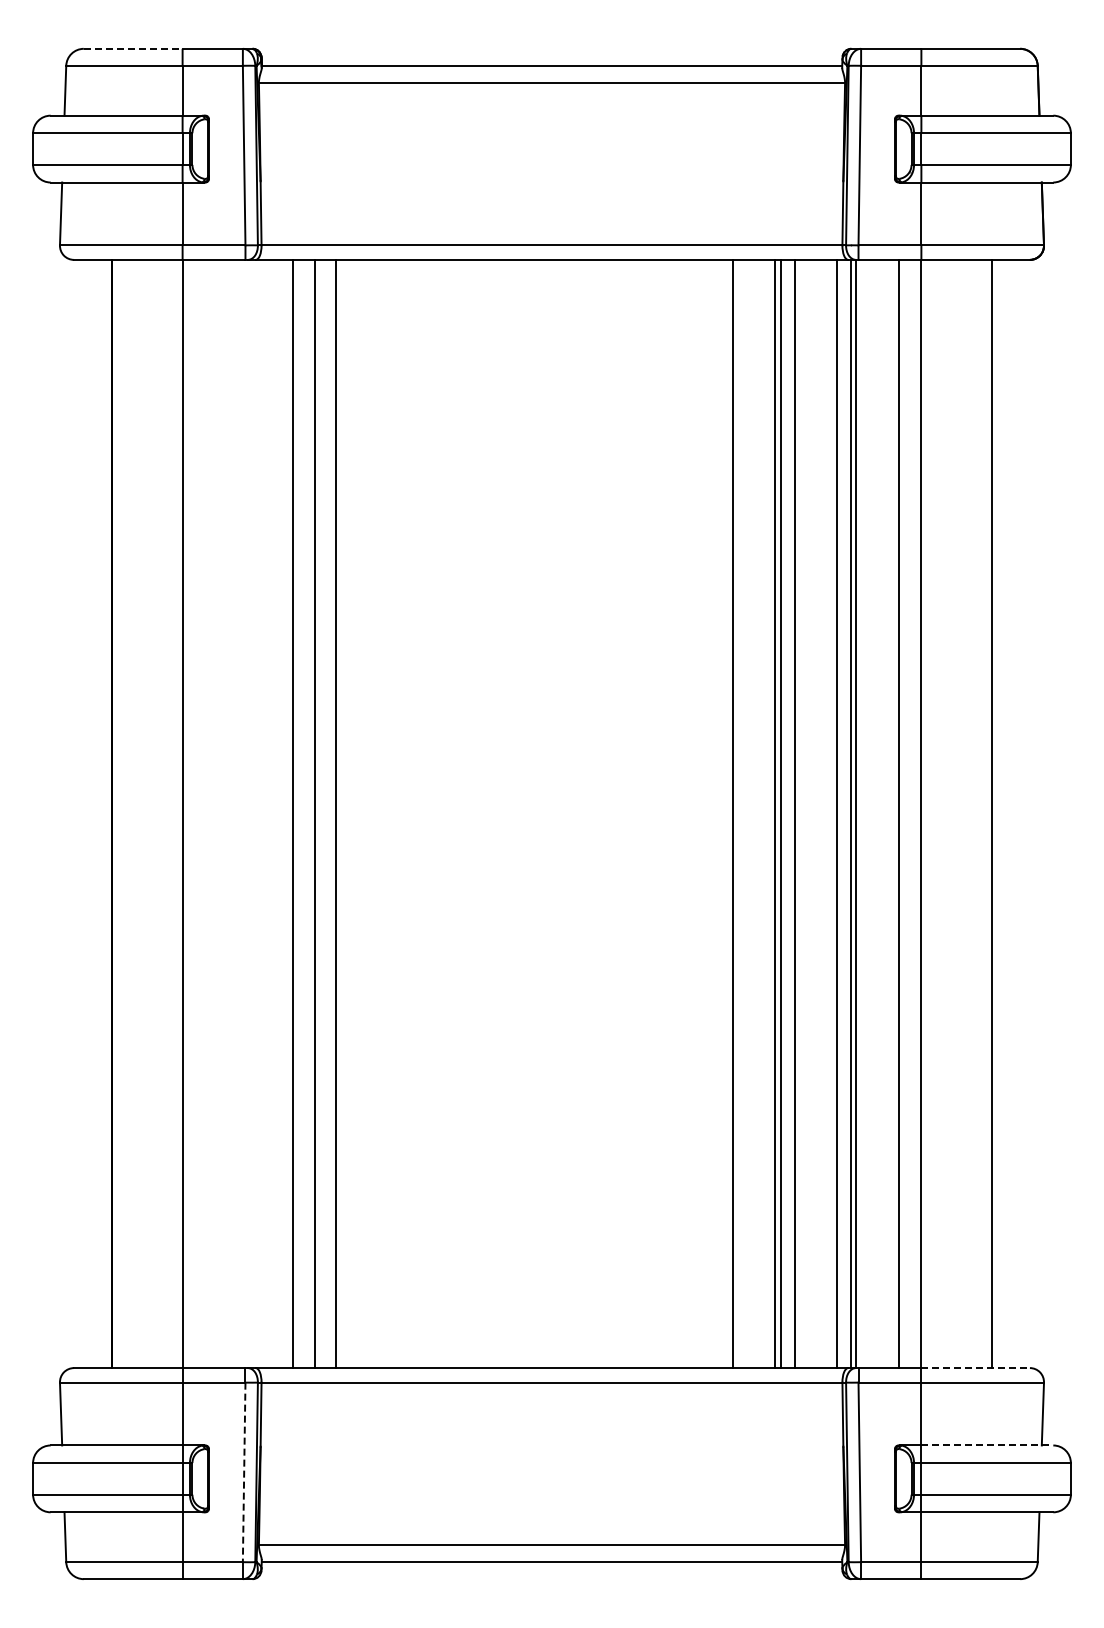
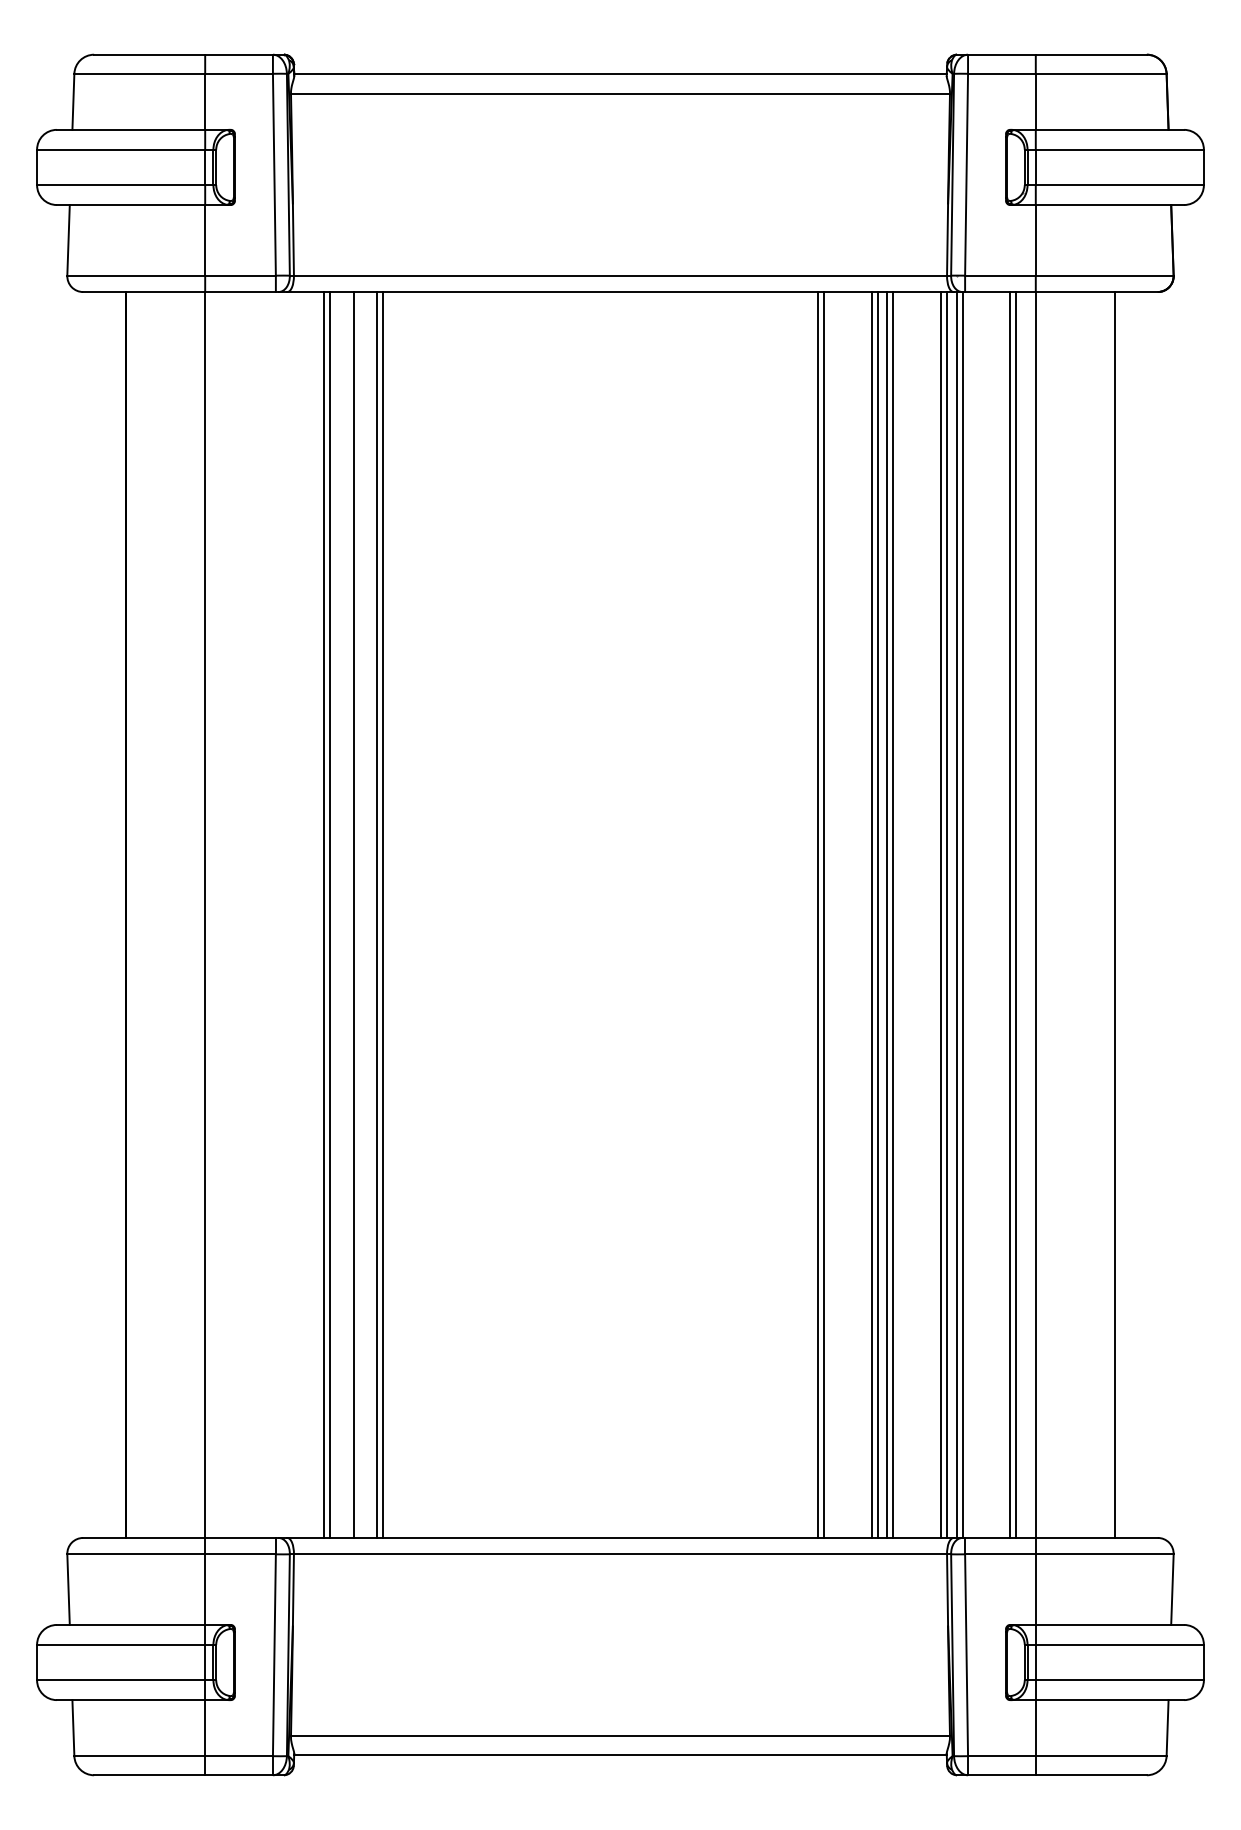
line: (133, 48) -> (149, 54), dashed -> solid
line: (288, 813) -> (324, 914), added
line: (340, 813) -> (382, 914), added
line: (727, 813) -> (817, 914), added
line: (789, 813) -> (887, 914), added
line: (842, 813) -> (947, 914), added
line: (903, 813) -> (1015, 914), added
line: (976, 1368) -> (1097, 1538), dashed -> solid
line: (987, 1445) -> (1110, 1624), dashed -> solid
line: (244, 1472) -> (274, 1655), dashed -> solid

